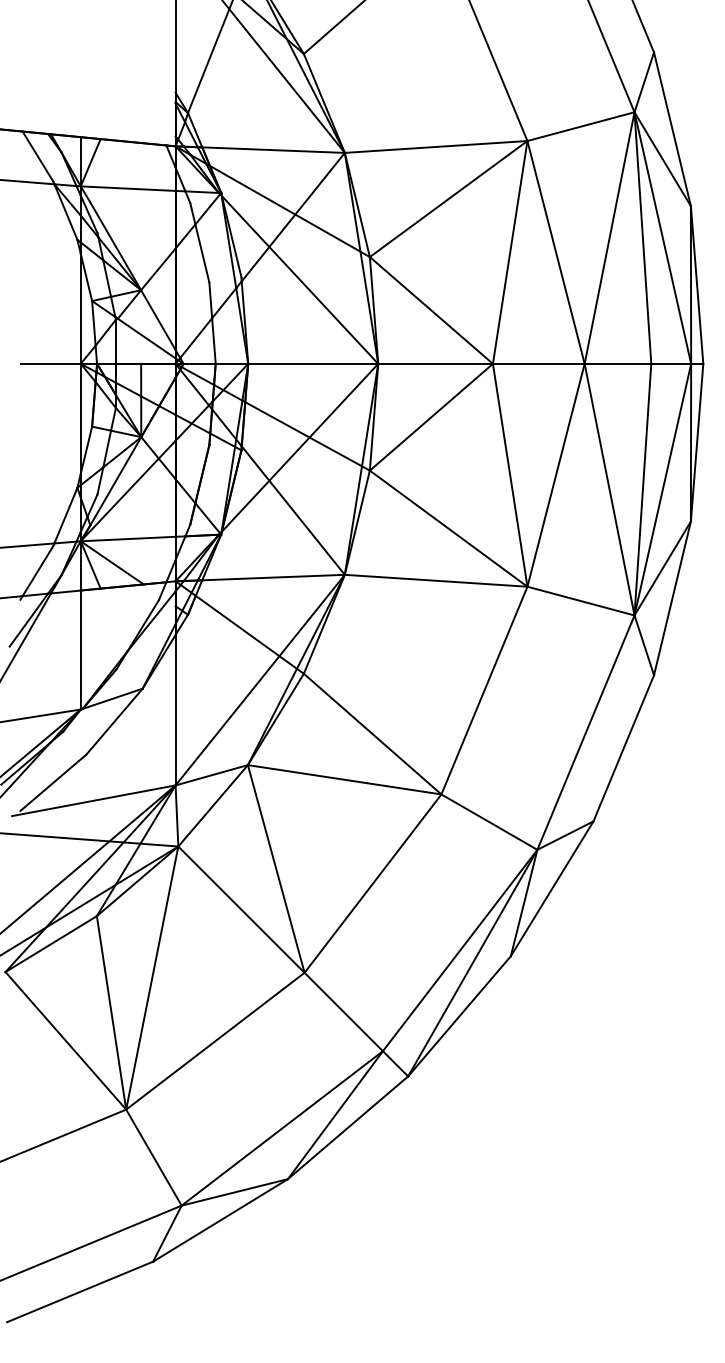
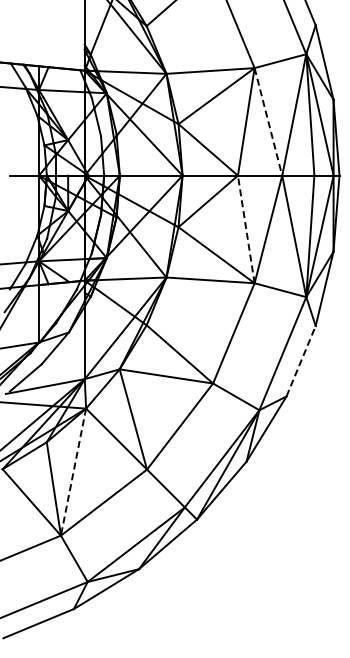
line: (556, 251) -> (268, 121), solid -> dashed
line: (510, 473) -> (246, 228), solid -> dashed
line: (624, 746) -> (301, 360), solid -> dashed
line: (152, 978) -> (73, 472), solid -> dashed

